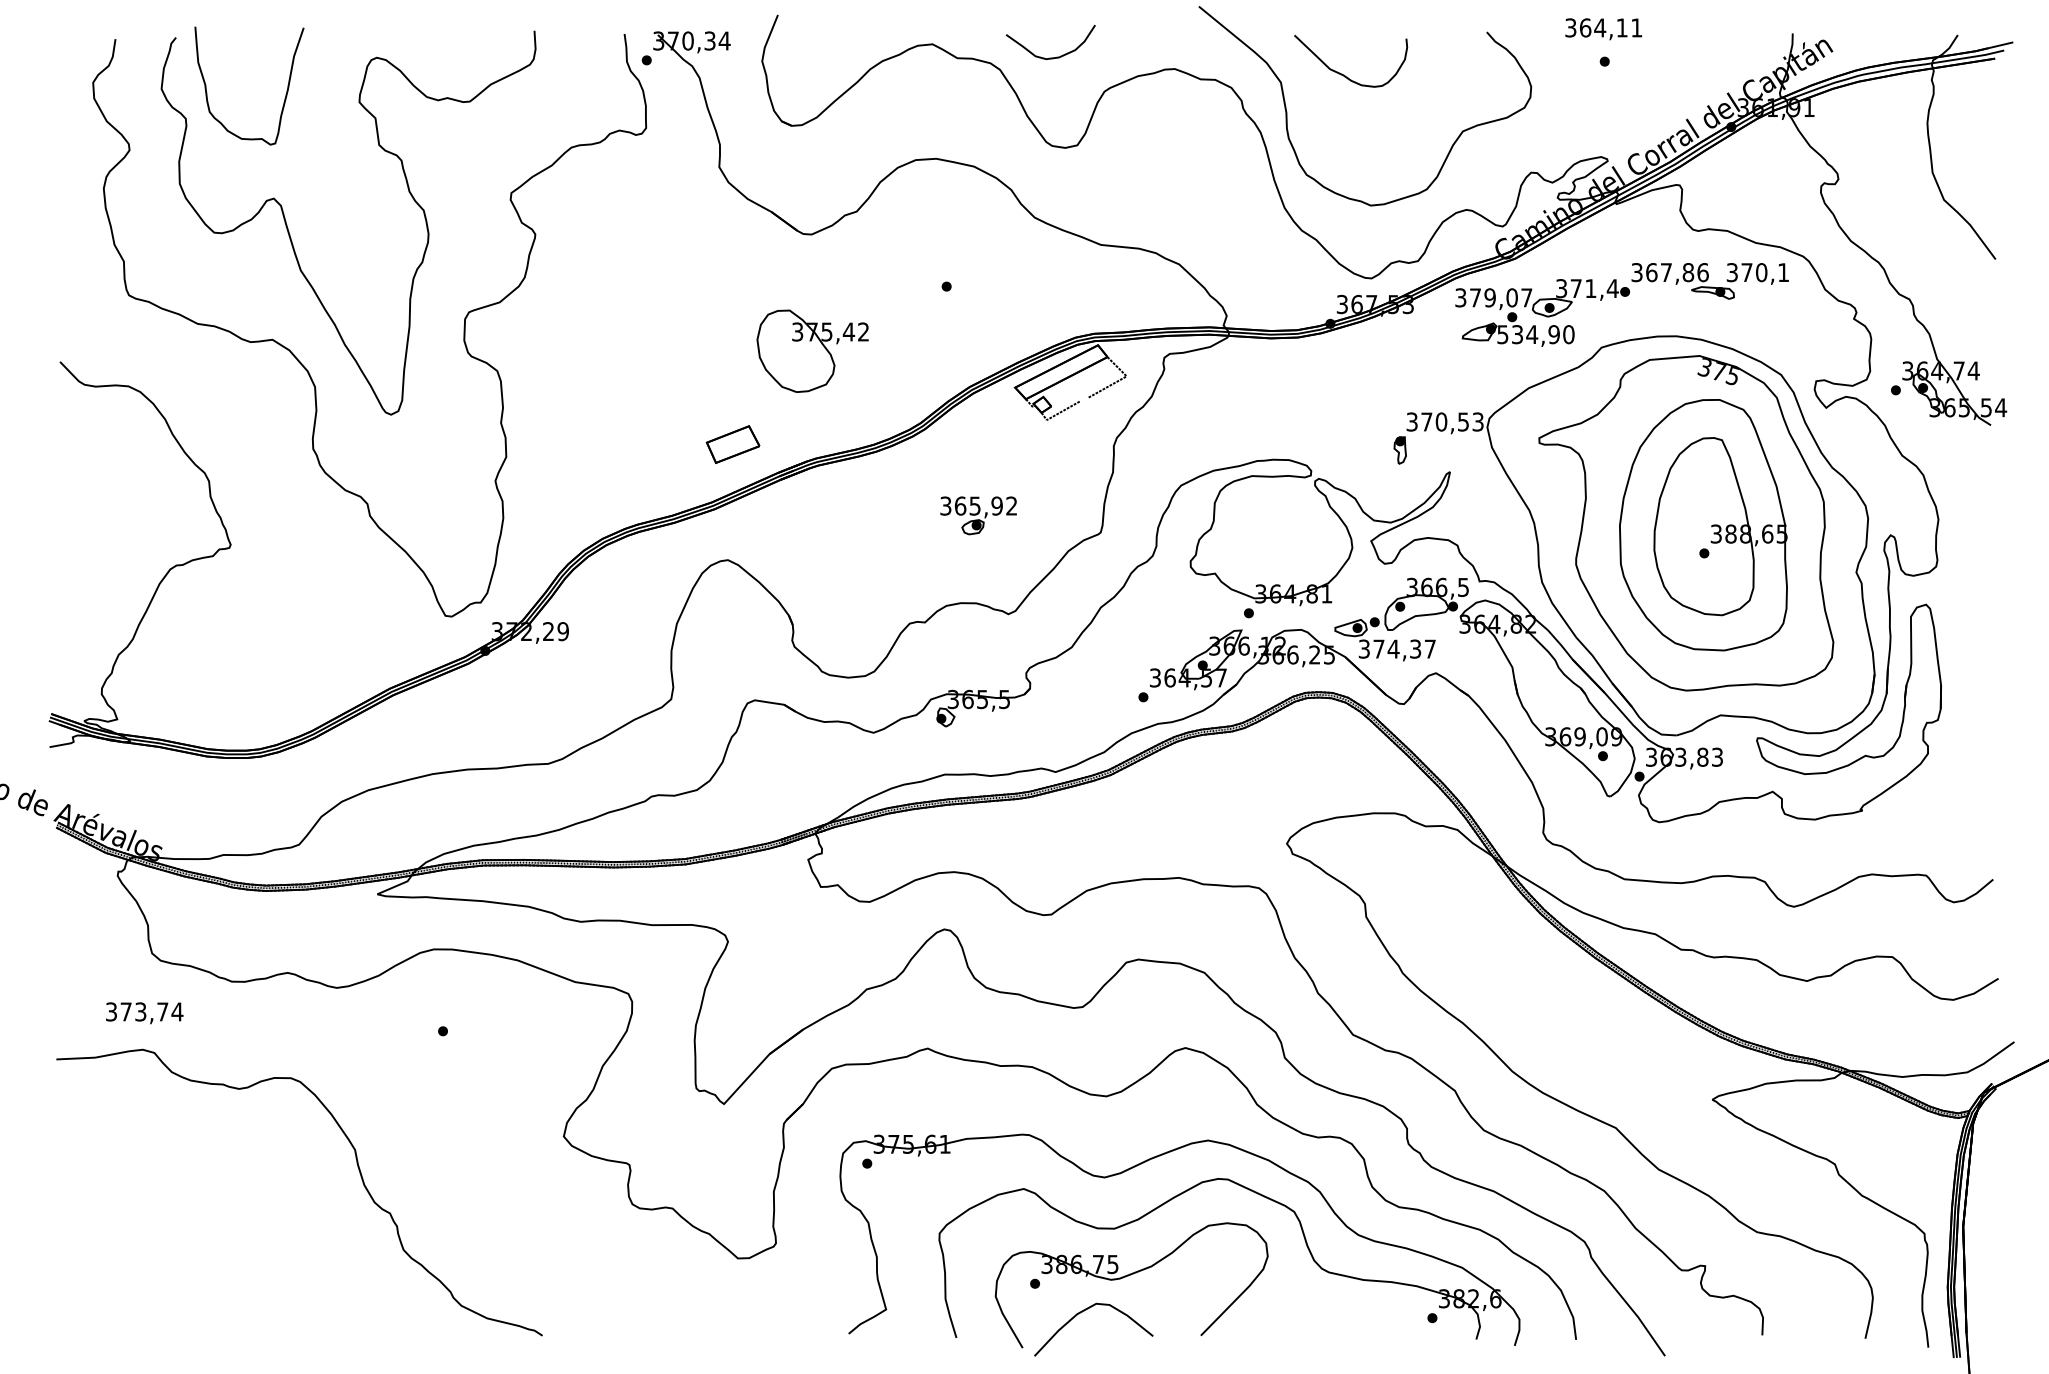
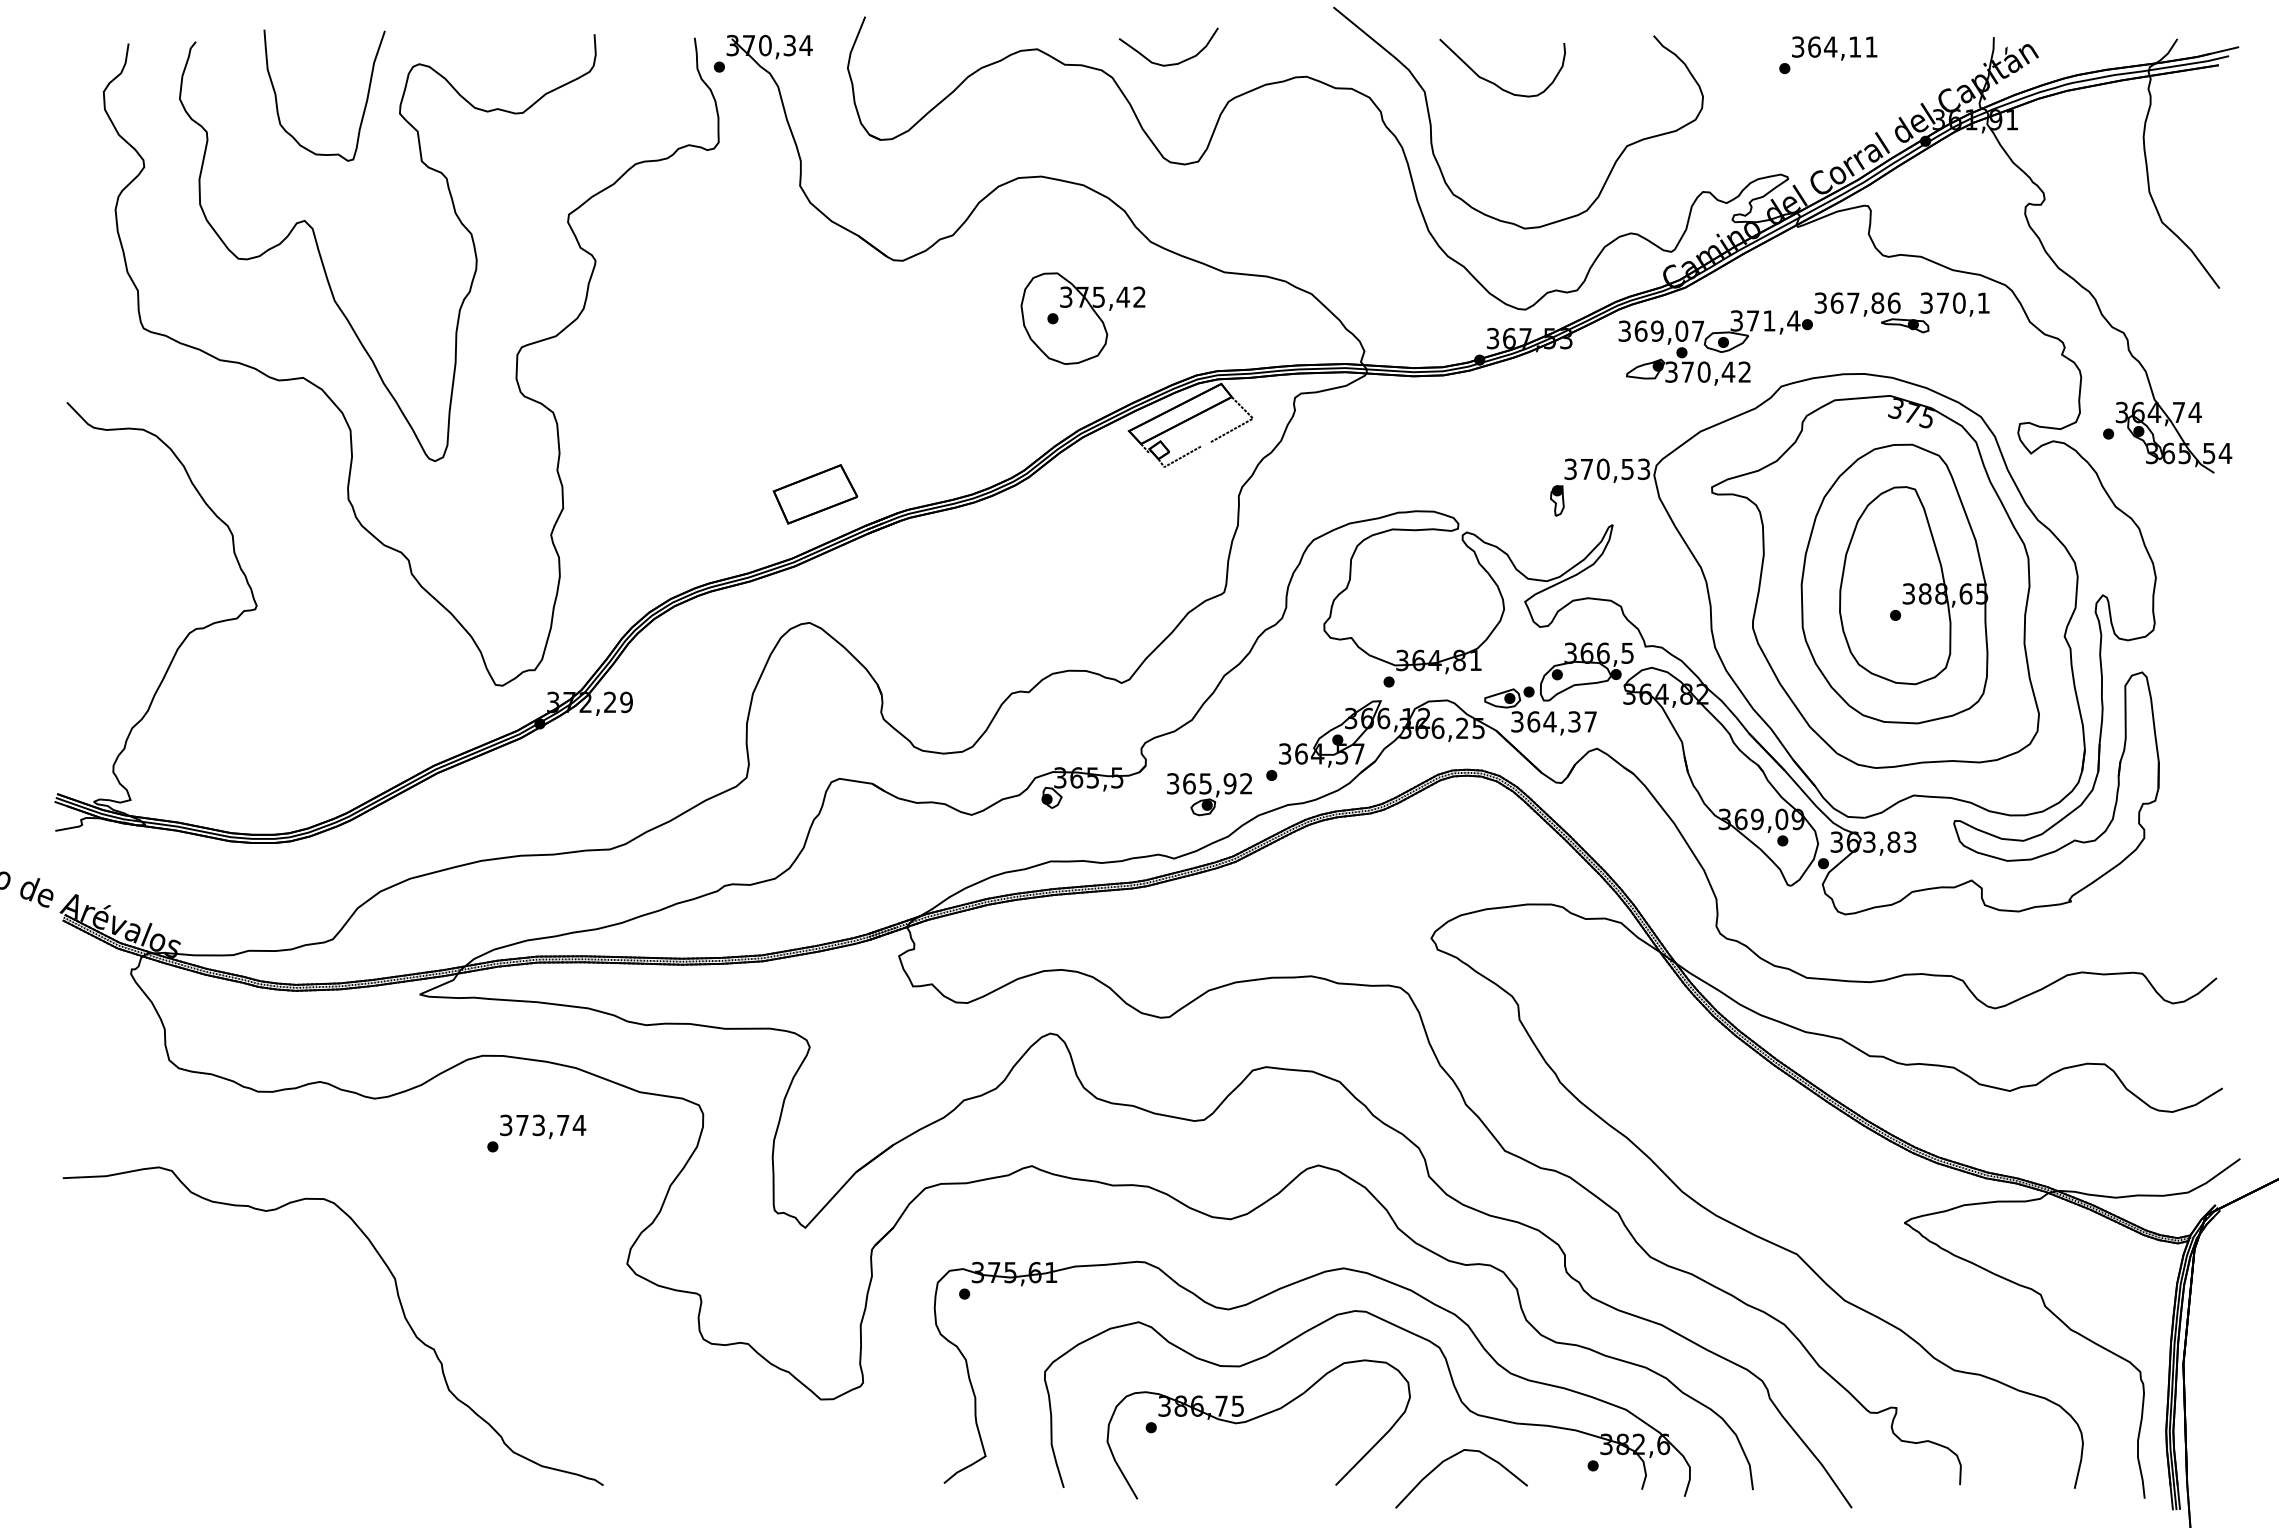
text: (1603, 29) -> (1834, 48), moved
part: (284, 98) -> (363, 109), moved
text: (1474, 297) -> (1640, 330), 379,07 -> 369,07
text: (1536, 334) -> (1708, 371), 534,90 -> 370,42
part: (812, 351) -> (1082, 318), moved
part: (733, 444) -> (815, 494), size x1.43
part: (978, 515) -> (1209, 794), moved
text: (1378, 648) -> (1533, 721), 374,37 -> 364,37
text: (145, 1012) -> (543, 1126), moved
curve: (1082, 1312) -> (1449, 1459), moved

